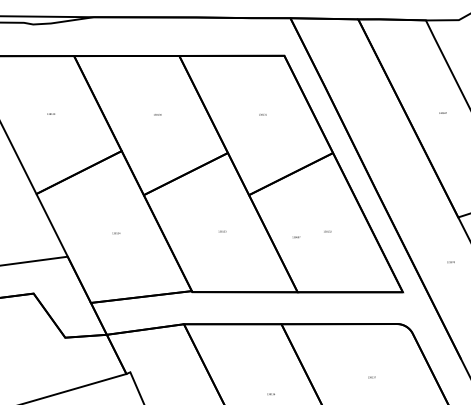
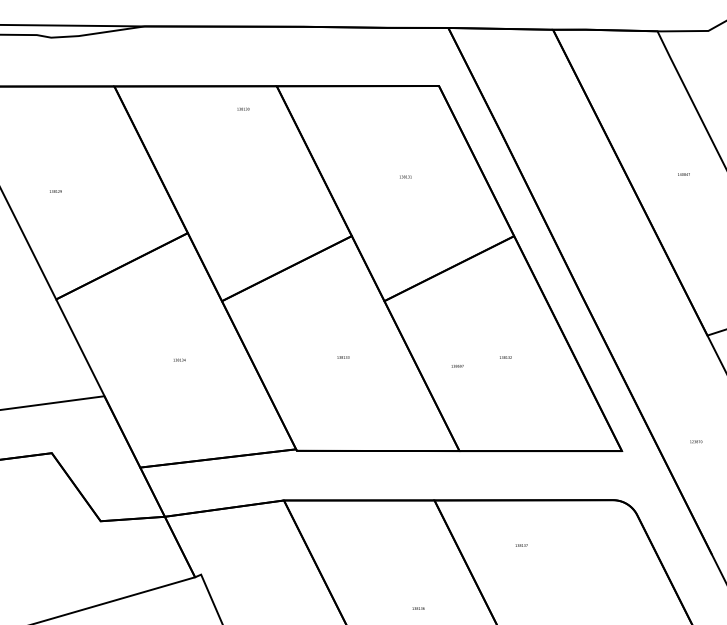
text: (50, 113) -> (54, 190), moved
text: (157, 114) -> (243, 108), moved
text: (450, 262) -> (695, 442), moved
text: (371, 377) -> (520, 545), moved

